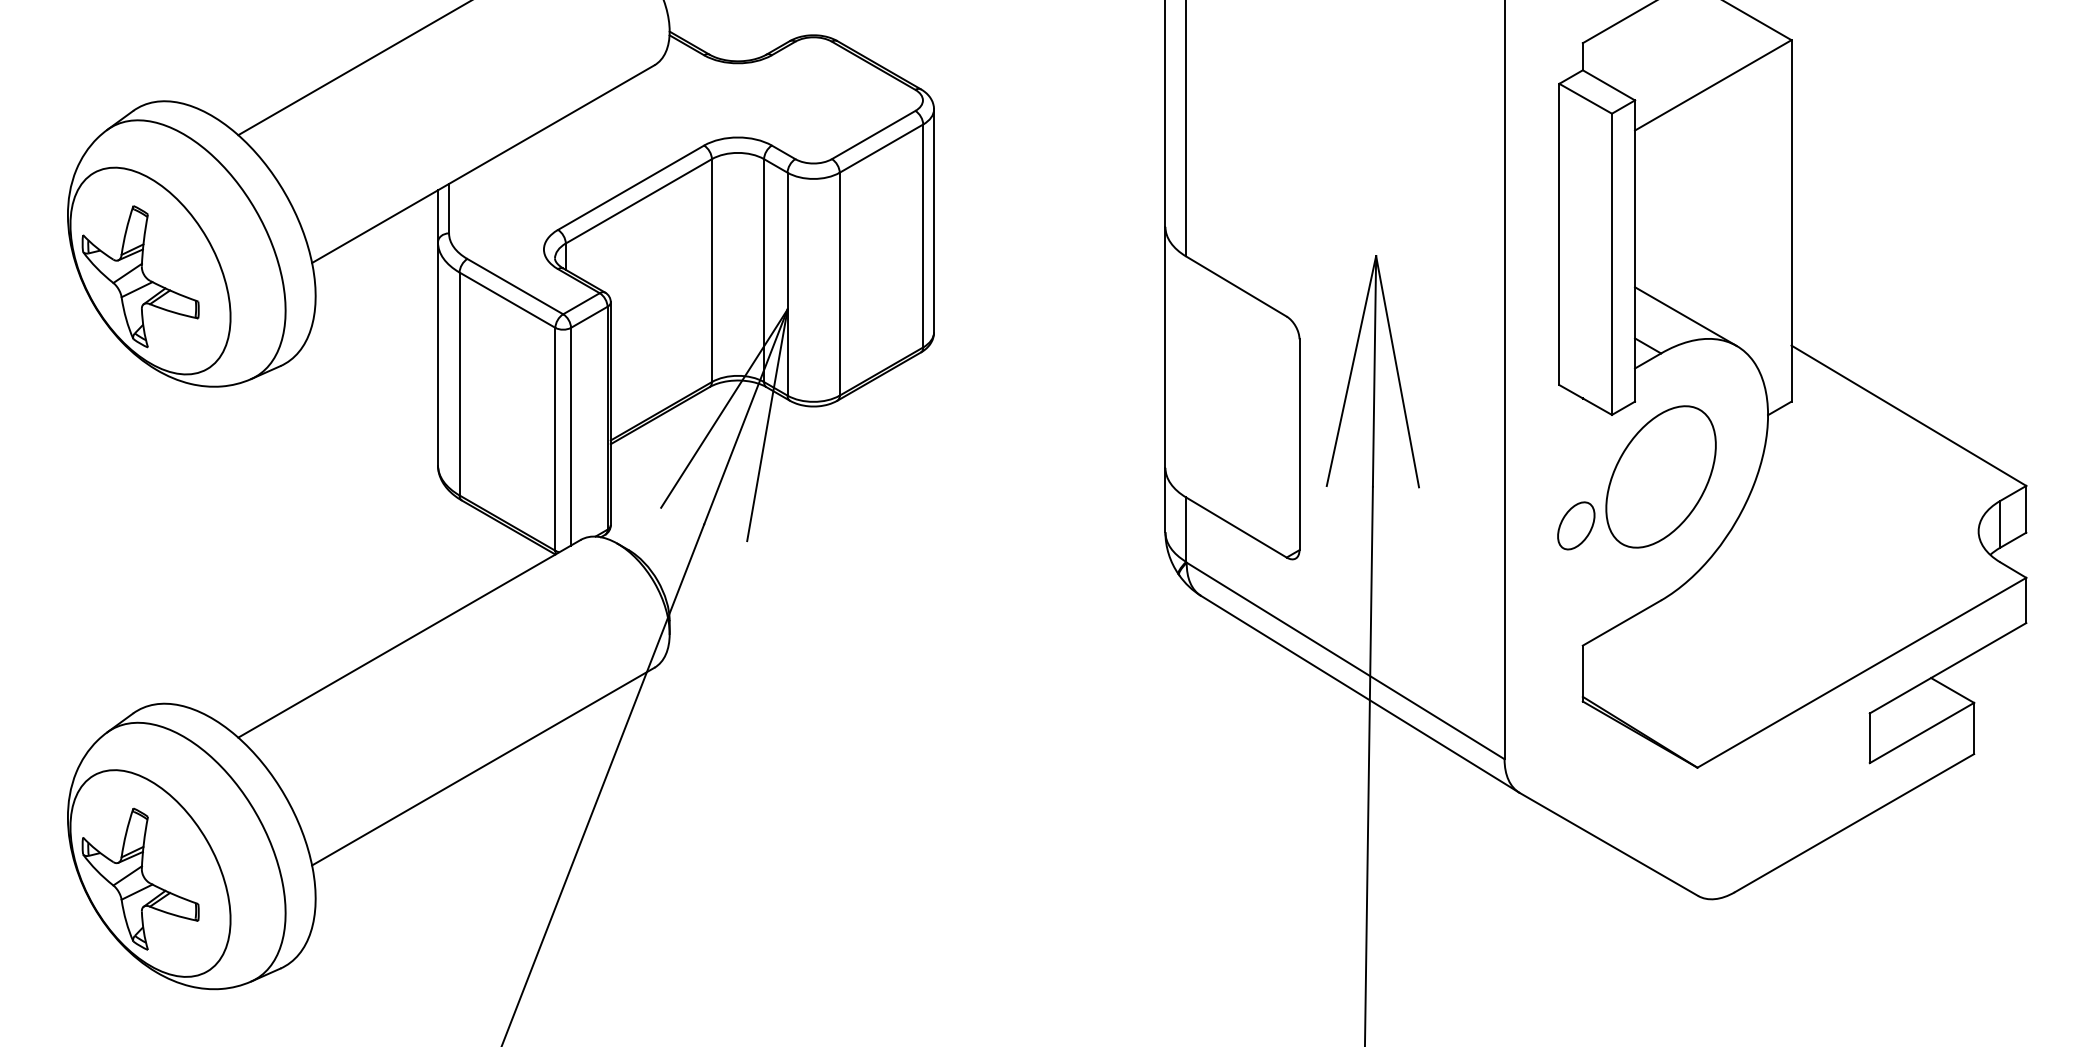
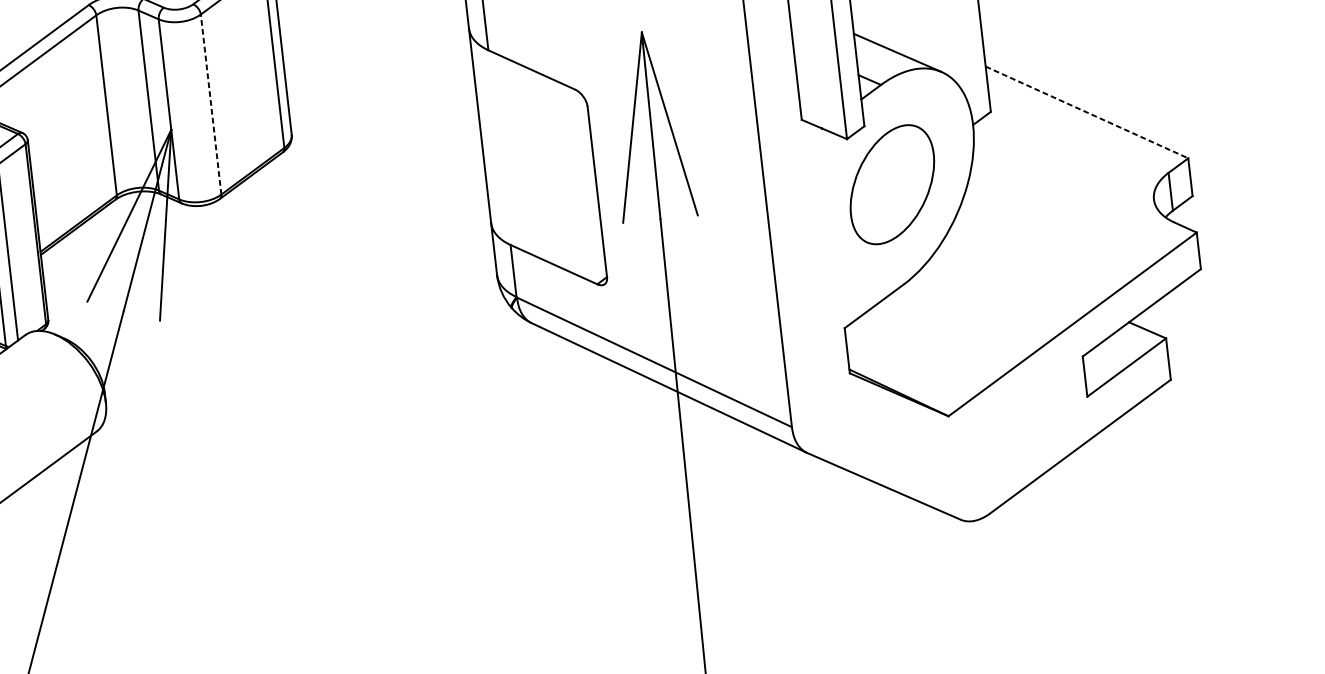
line: (839, 283) -> (210, 104), solid -> dashed
line: (1908, 415) -> (1086, 112), solid -> dashed
part: (1576, 525) -> (828, 231), removed

